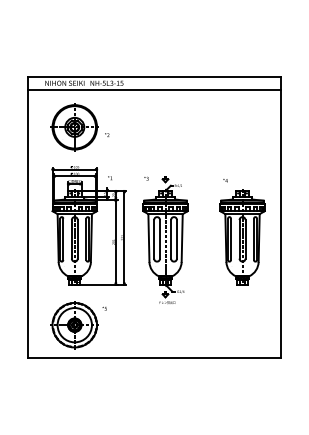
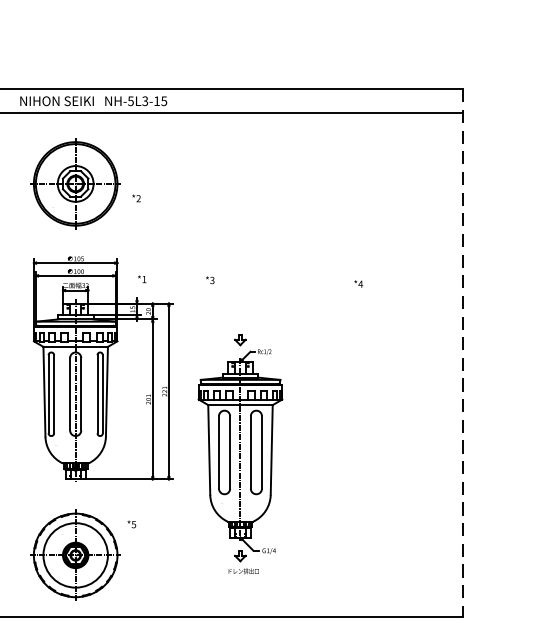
line: (281, 217) -> (463, 353), solid -> dashed
part: (242, 237) -> (390, 390), removed
part: (165, 239) -> (240, 452), moved

